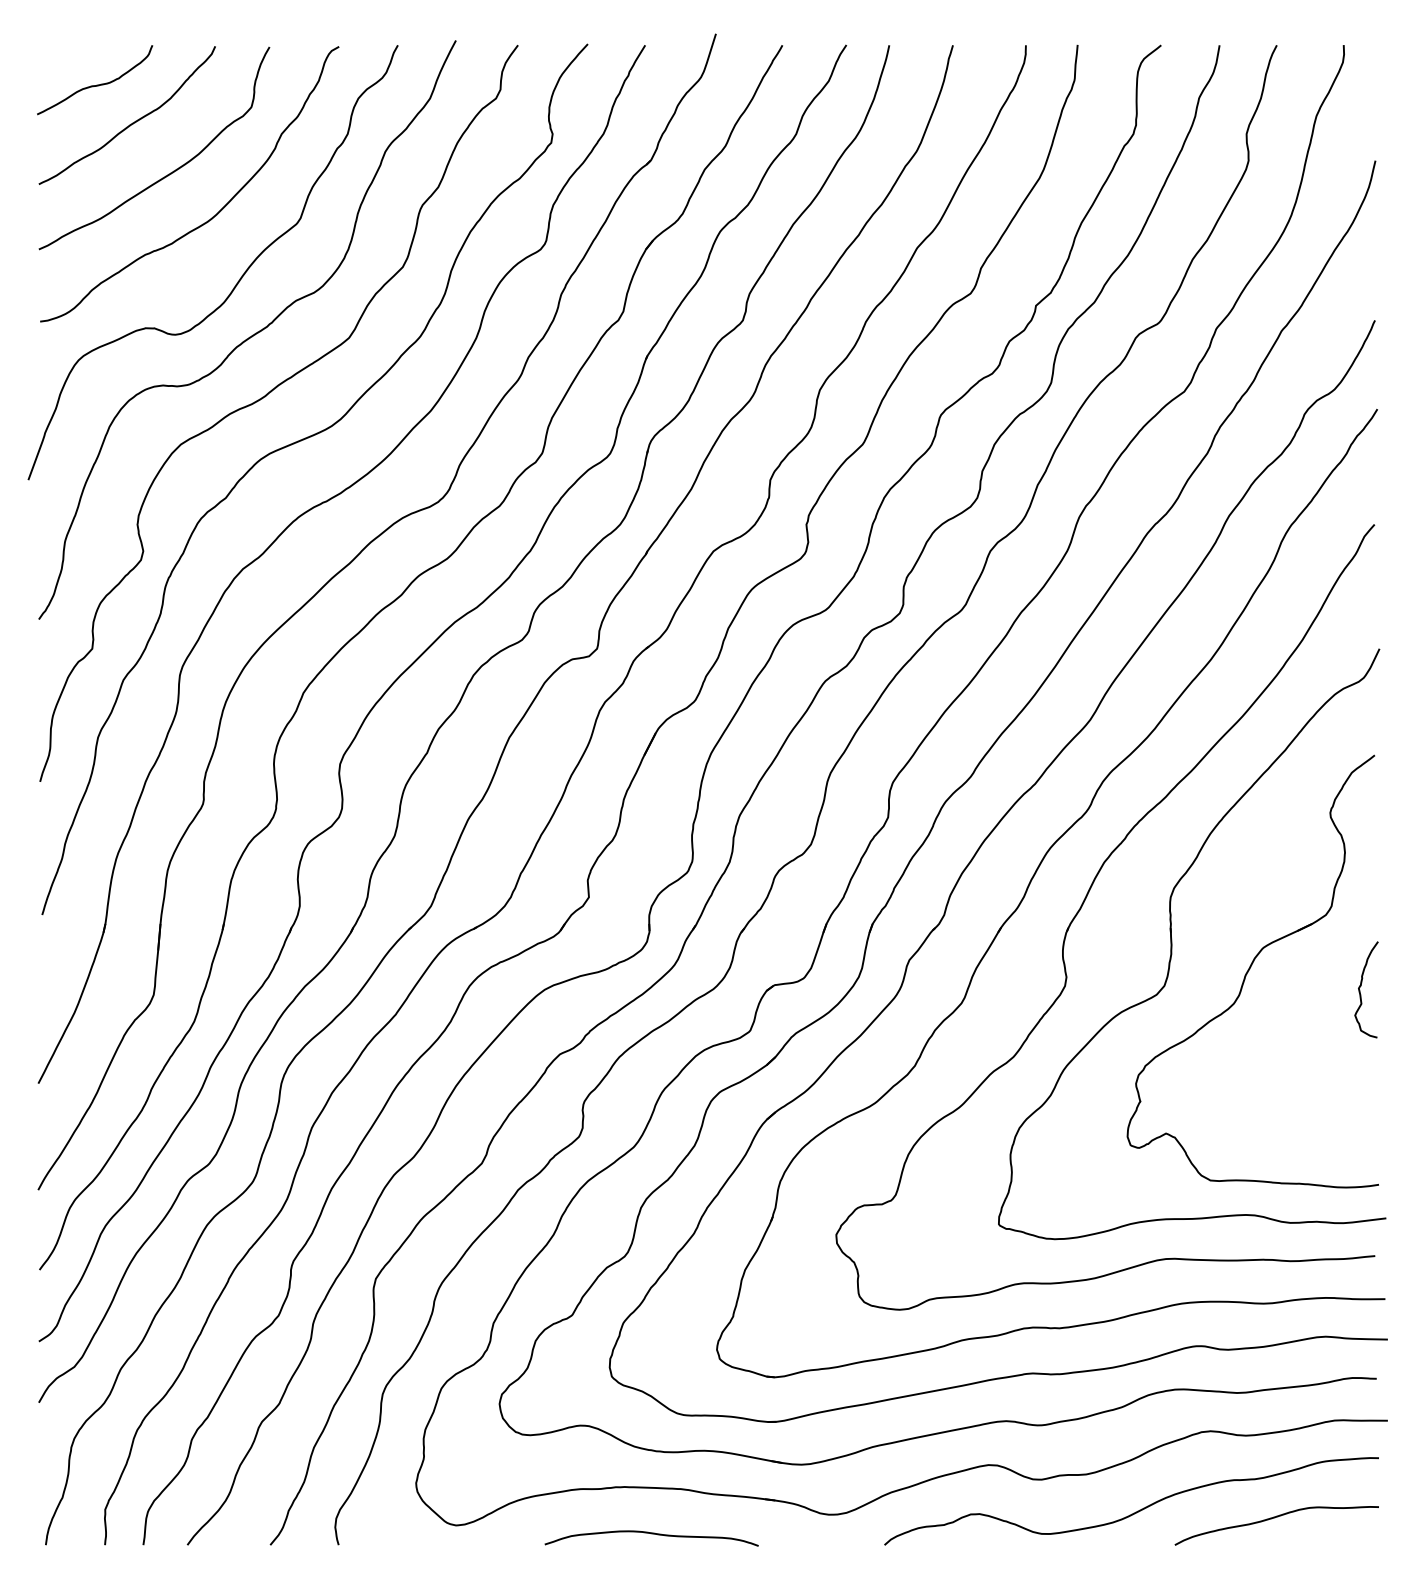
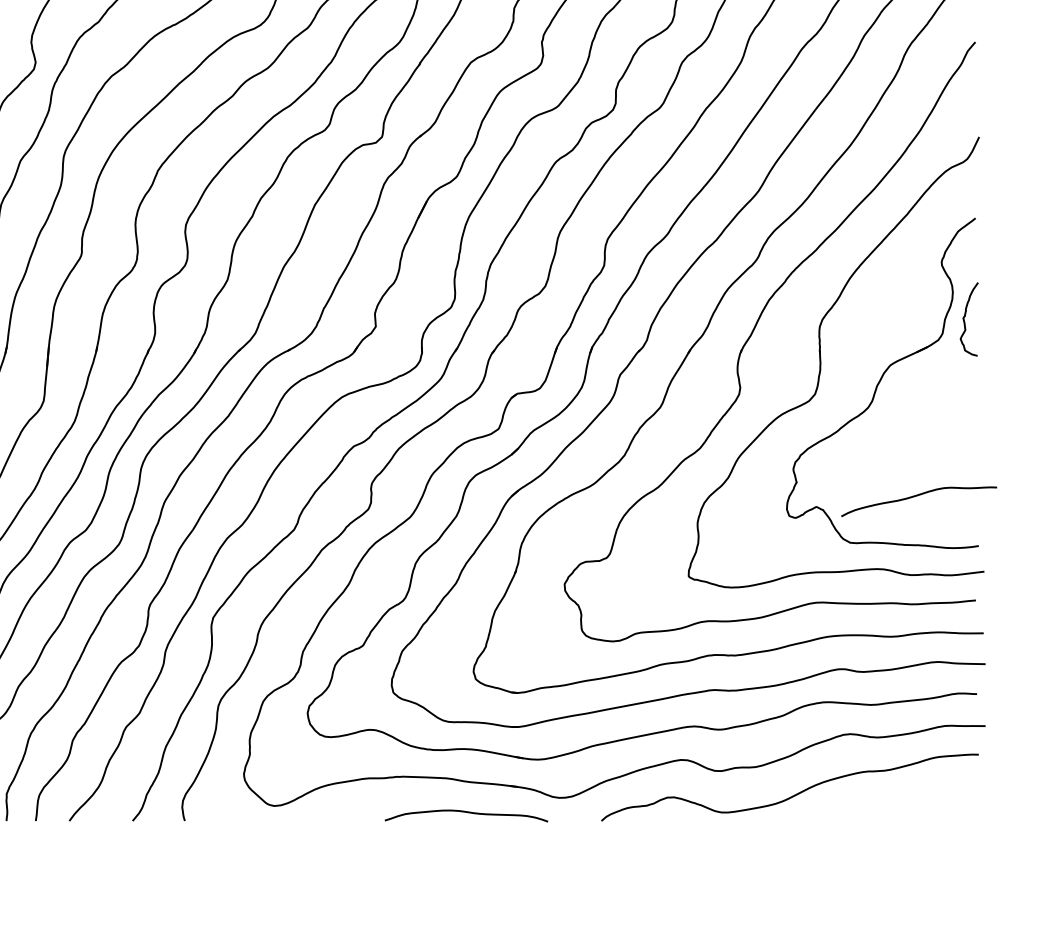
curve: (1361, 986) -> (965, 316), moved
curve: (1274, 1518) -> (917, 496), moved
curve: (651, 1534) -> (466, 812), moved

